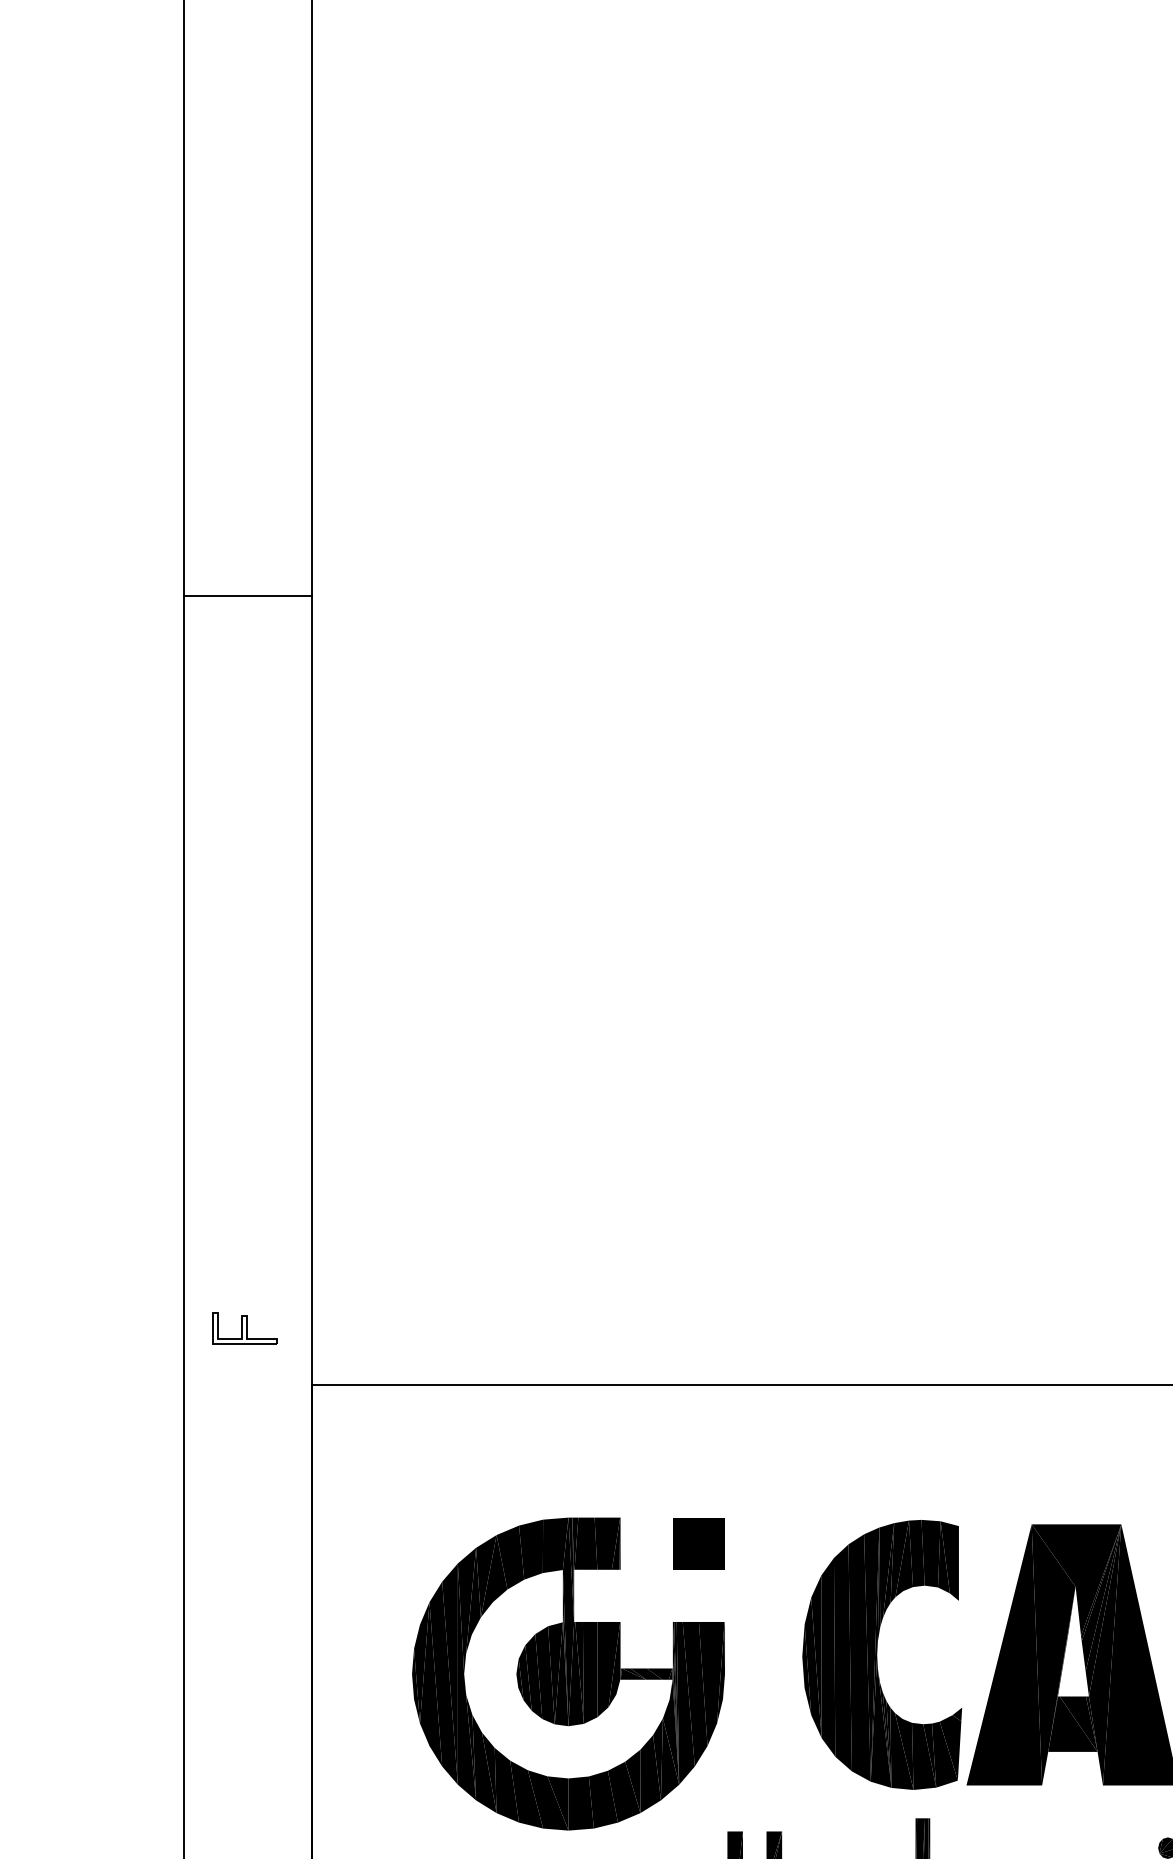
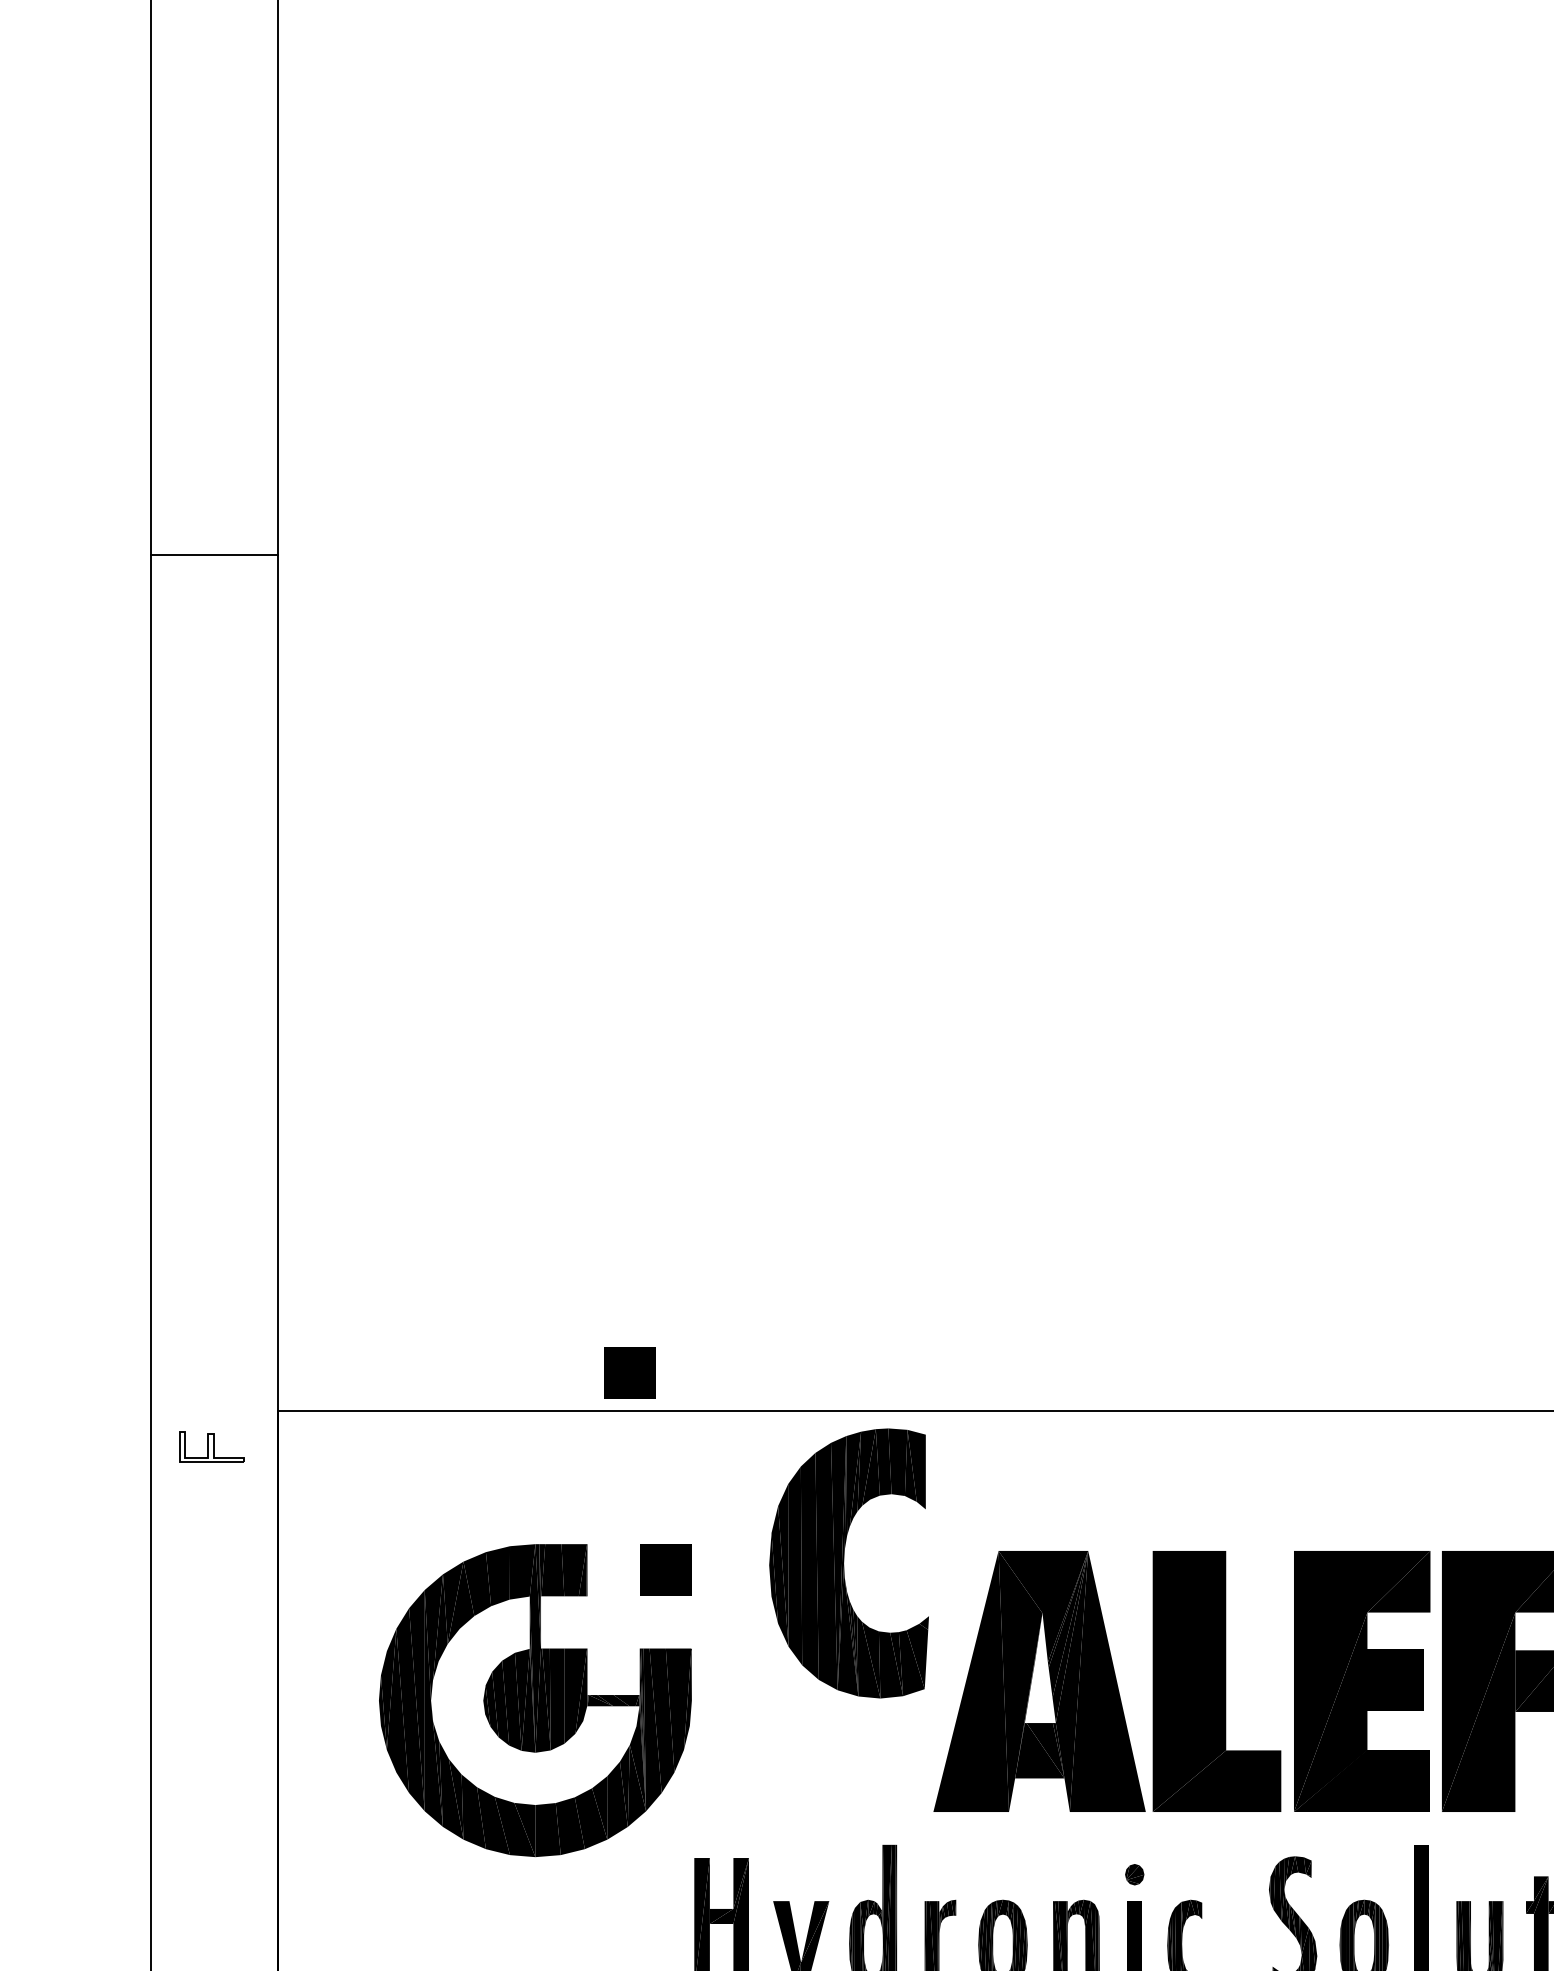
line: (247, 595) -> (214, 554), moved
part: (244, 1327) -> (211, 1446), moved
part: (662, 1345) -> (629, 1372), added
part: (881, 1654) -> (848, 1563), moved

